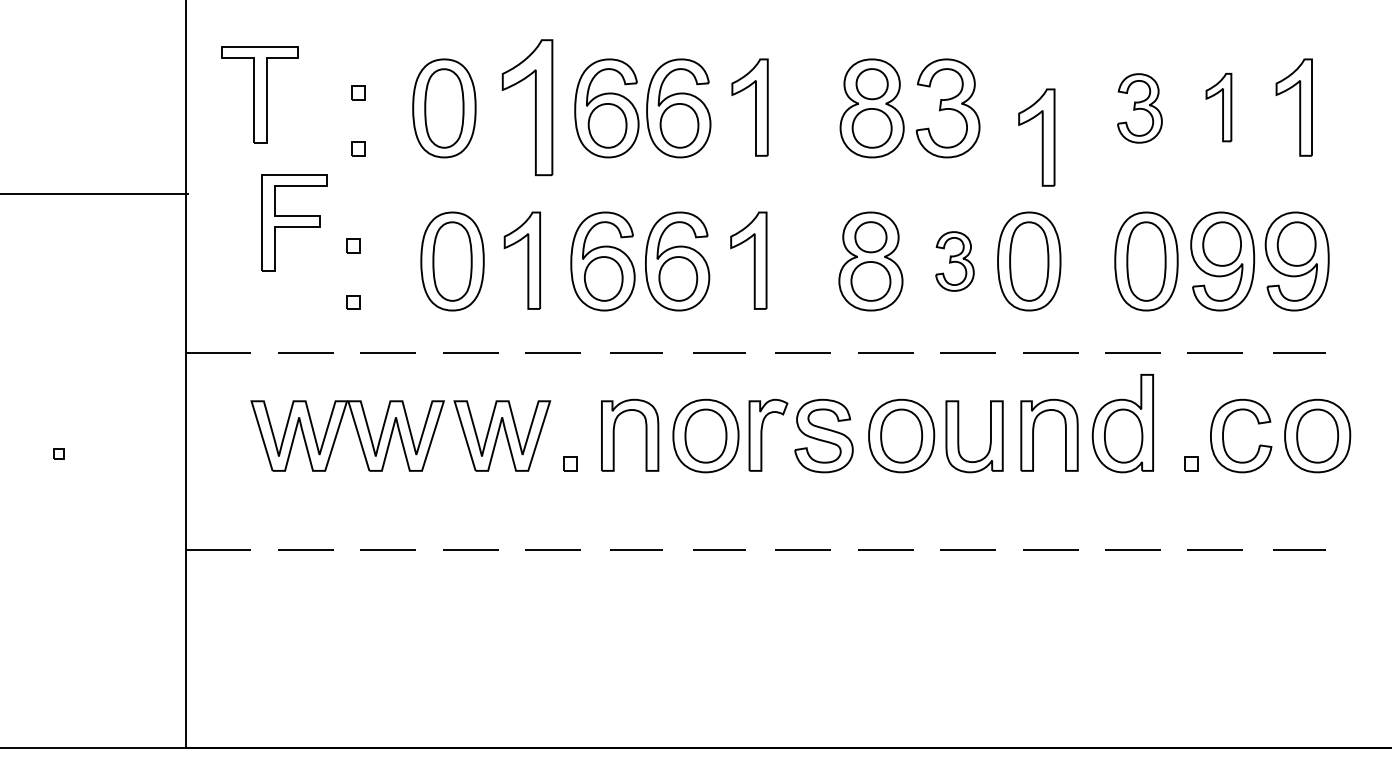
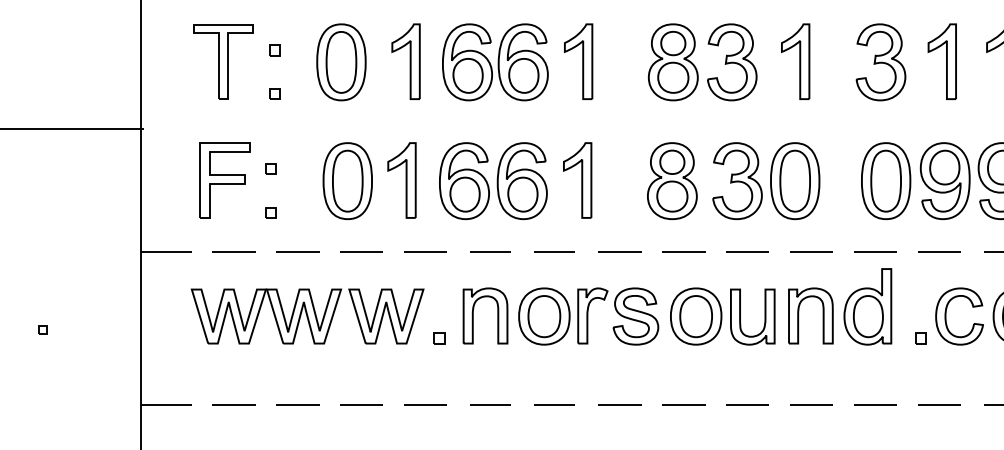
part: (259, 94) -> (222, 61), moved
part: (527, 107) -> (405, 61), size x0.71
part: (1218, 107) -> (942, 61), size x1.43
part: (1139, 108) -> (880, 62), size x1.43
part: (1036, 137) -> (795, 61), moved
part: (294, 222) -> (225, 180), moved
part: (954, 261) -> (737, 181), size x1.67

